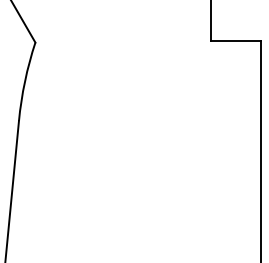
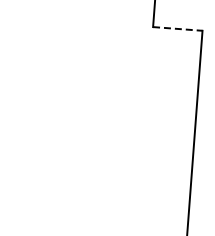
line: (236, 40) -> (178, 28), solid -> dashed

